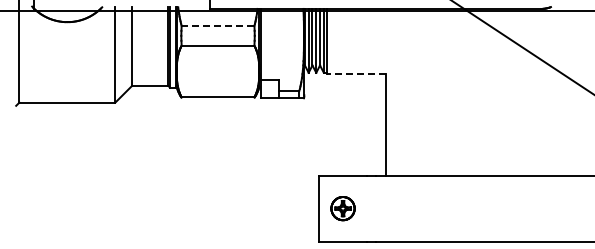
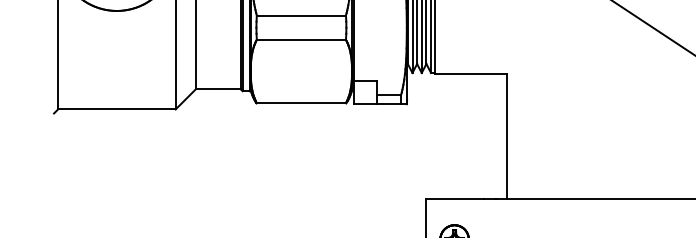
line: (217, 25) -> (300, 15), dashed -> solid
line: (355, 73) -> (469, 73), dashed -> solid

